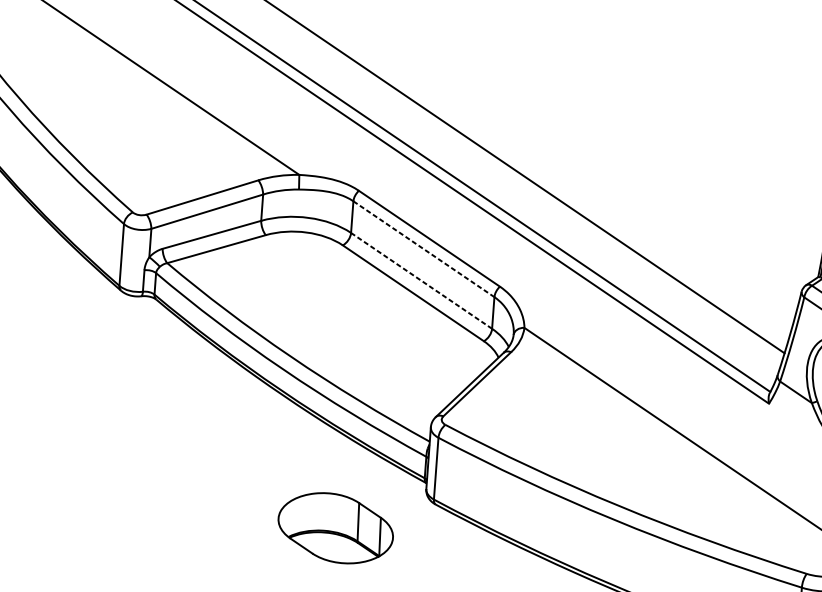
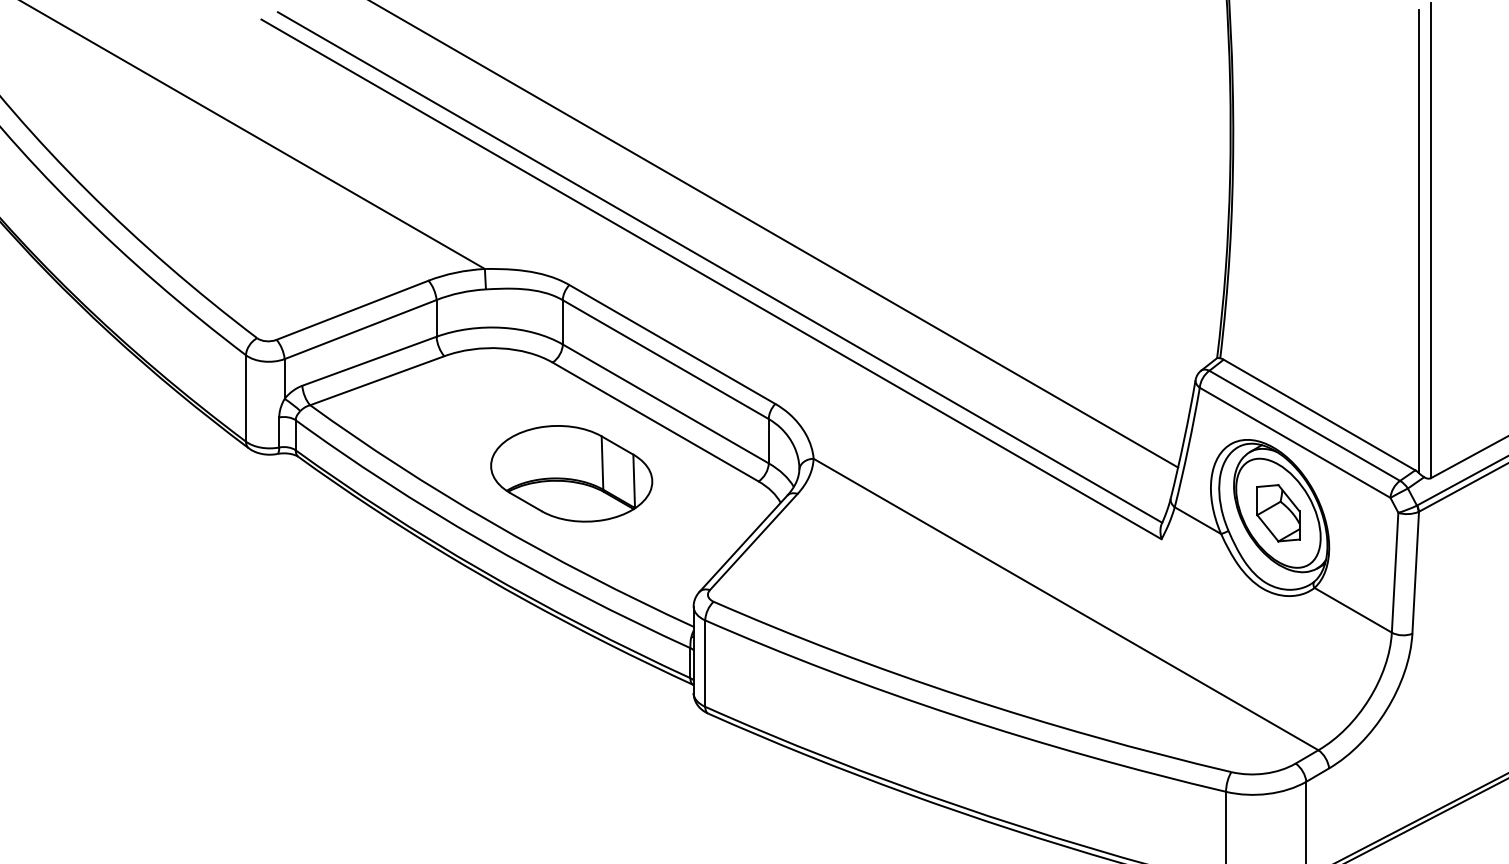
line: (423, 249) -> (665, 359), dashed -> solid
line: (421, 280) -> (665, 403), dashed -> solid
part: (335, 528) -> (571, 473), moved

